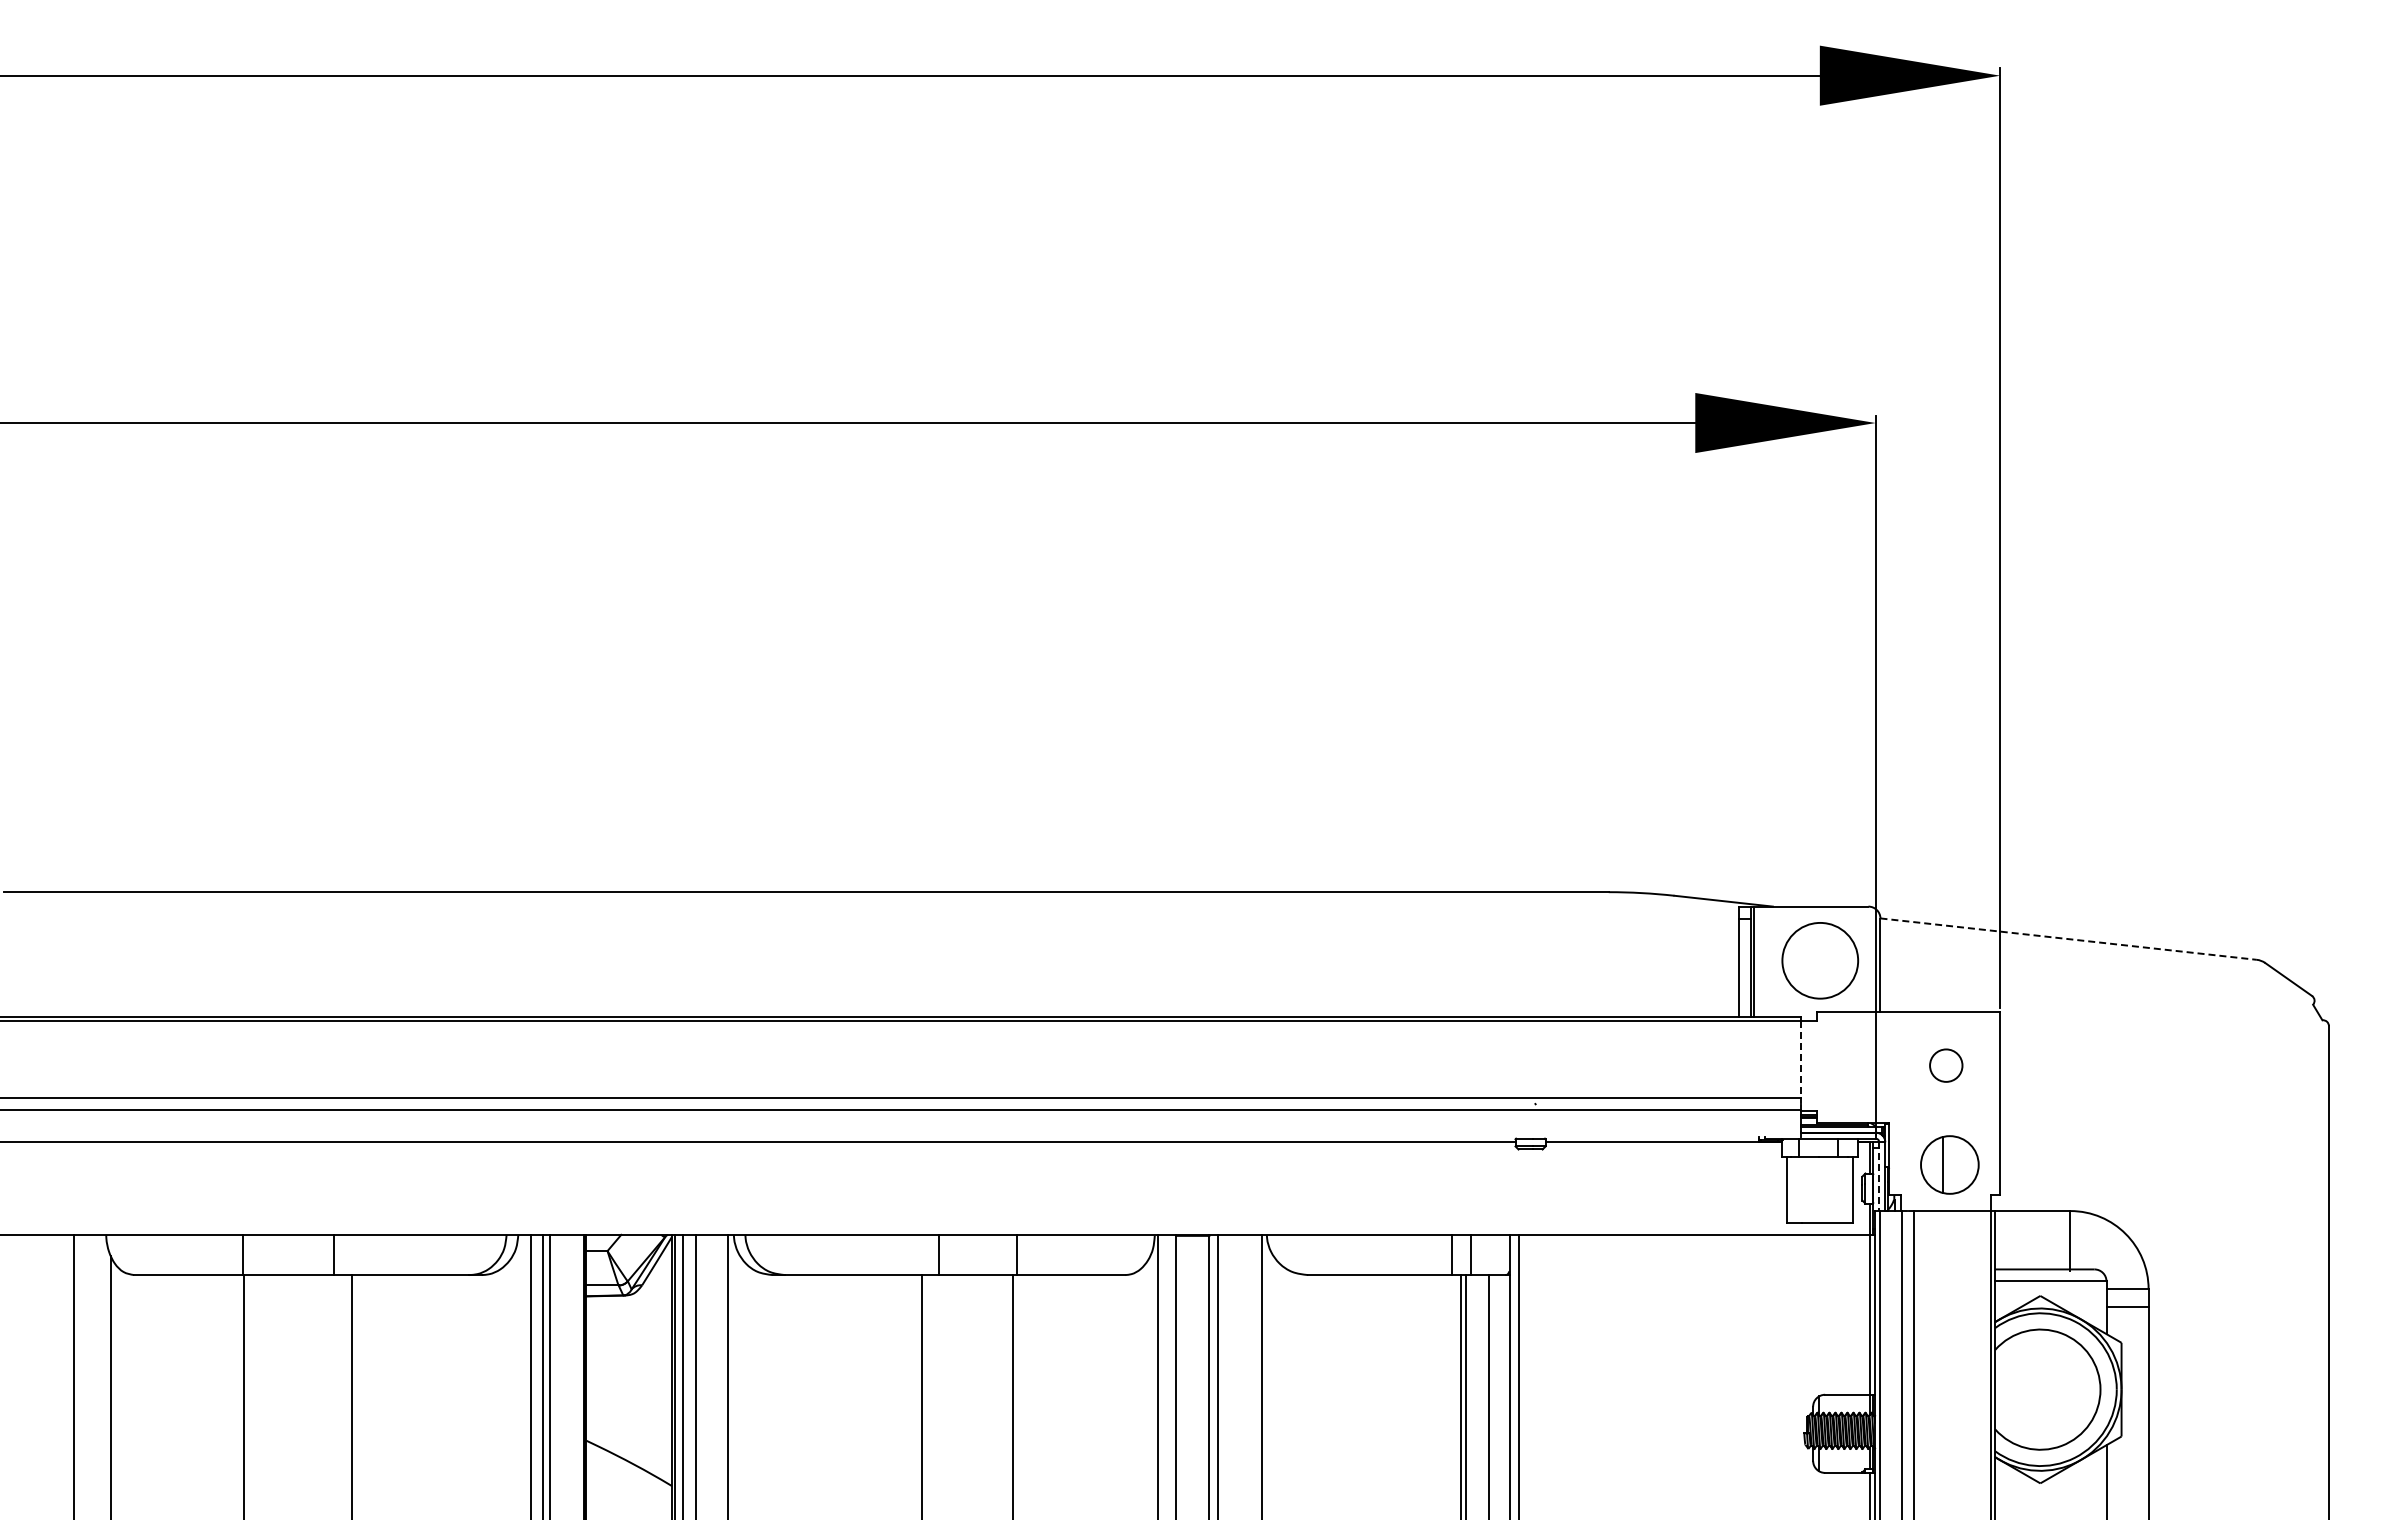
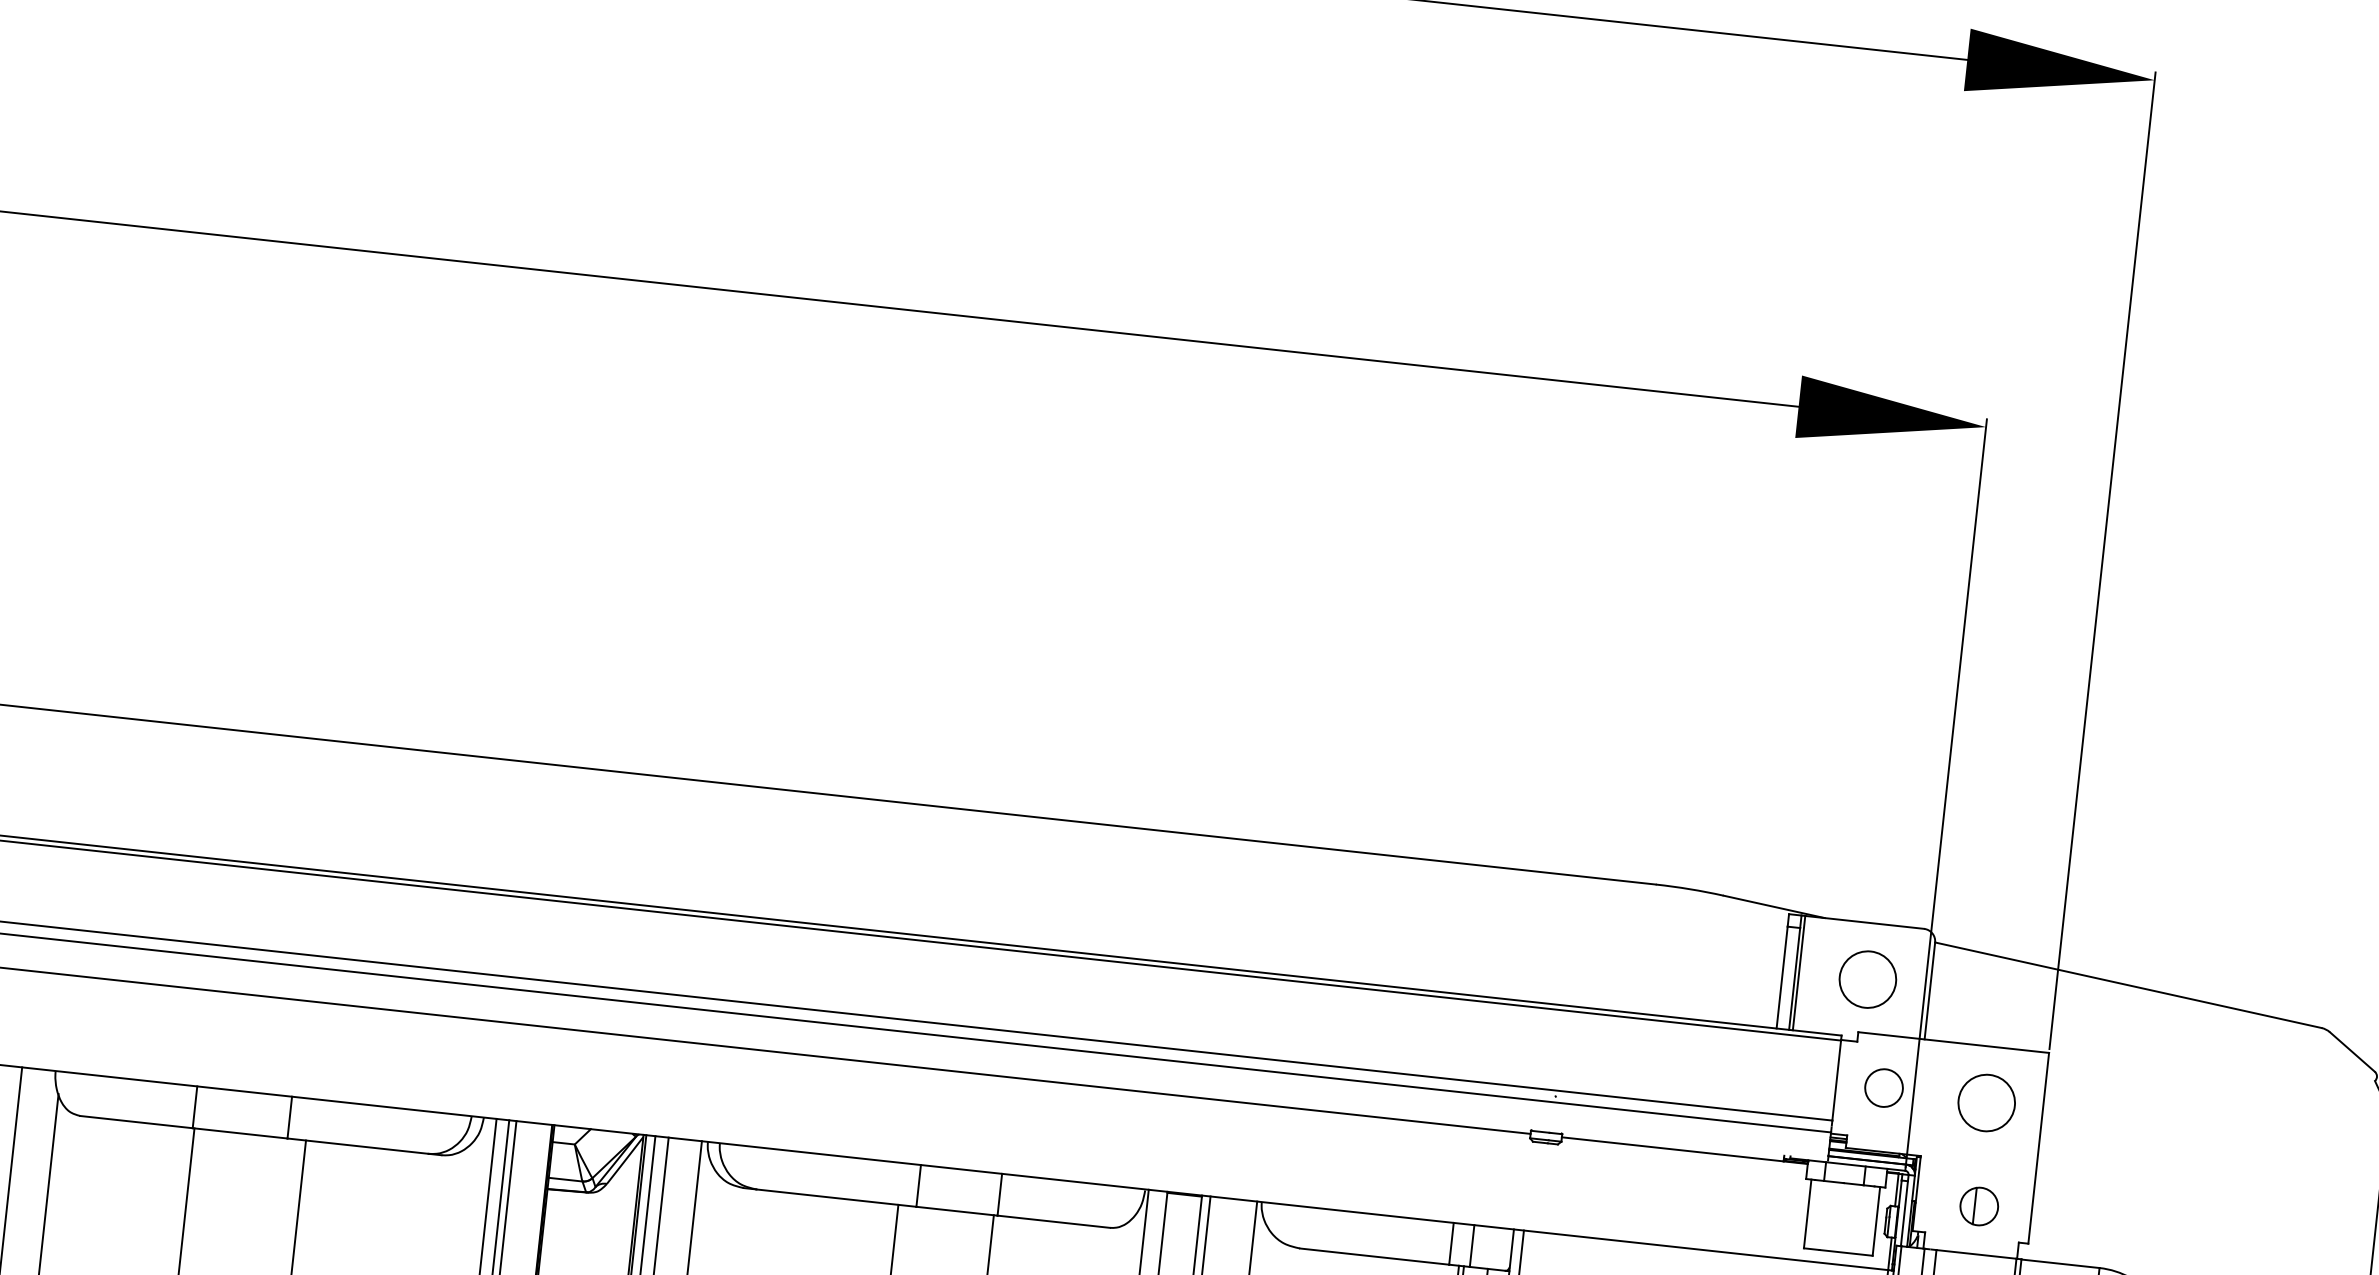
line: (2069, 939) -> (2129, 985), dashed -> solid
circle: (1820, 960) -> (1868, 979), size x0.71
line: (1801, 1060) -> (1837, 1081), dashed -> solid
circle: (1846, 1062) -> (1883, 1088), added
circle: (1946, 1065) -> (1987, 1102), size x1.67
part: (1949, 1164) -> (1979, 1205), size x0.62
line: (1879, 1177) -> (1904, 1211), dashed -> solid

